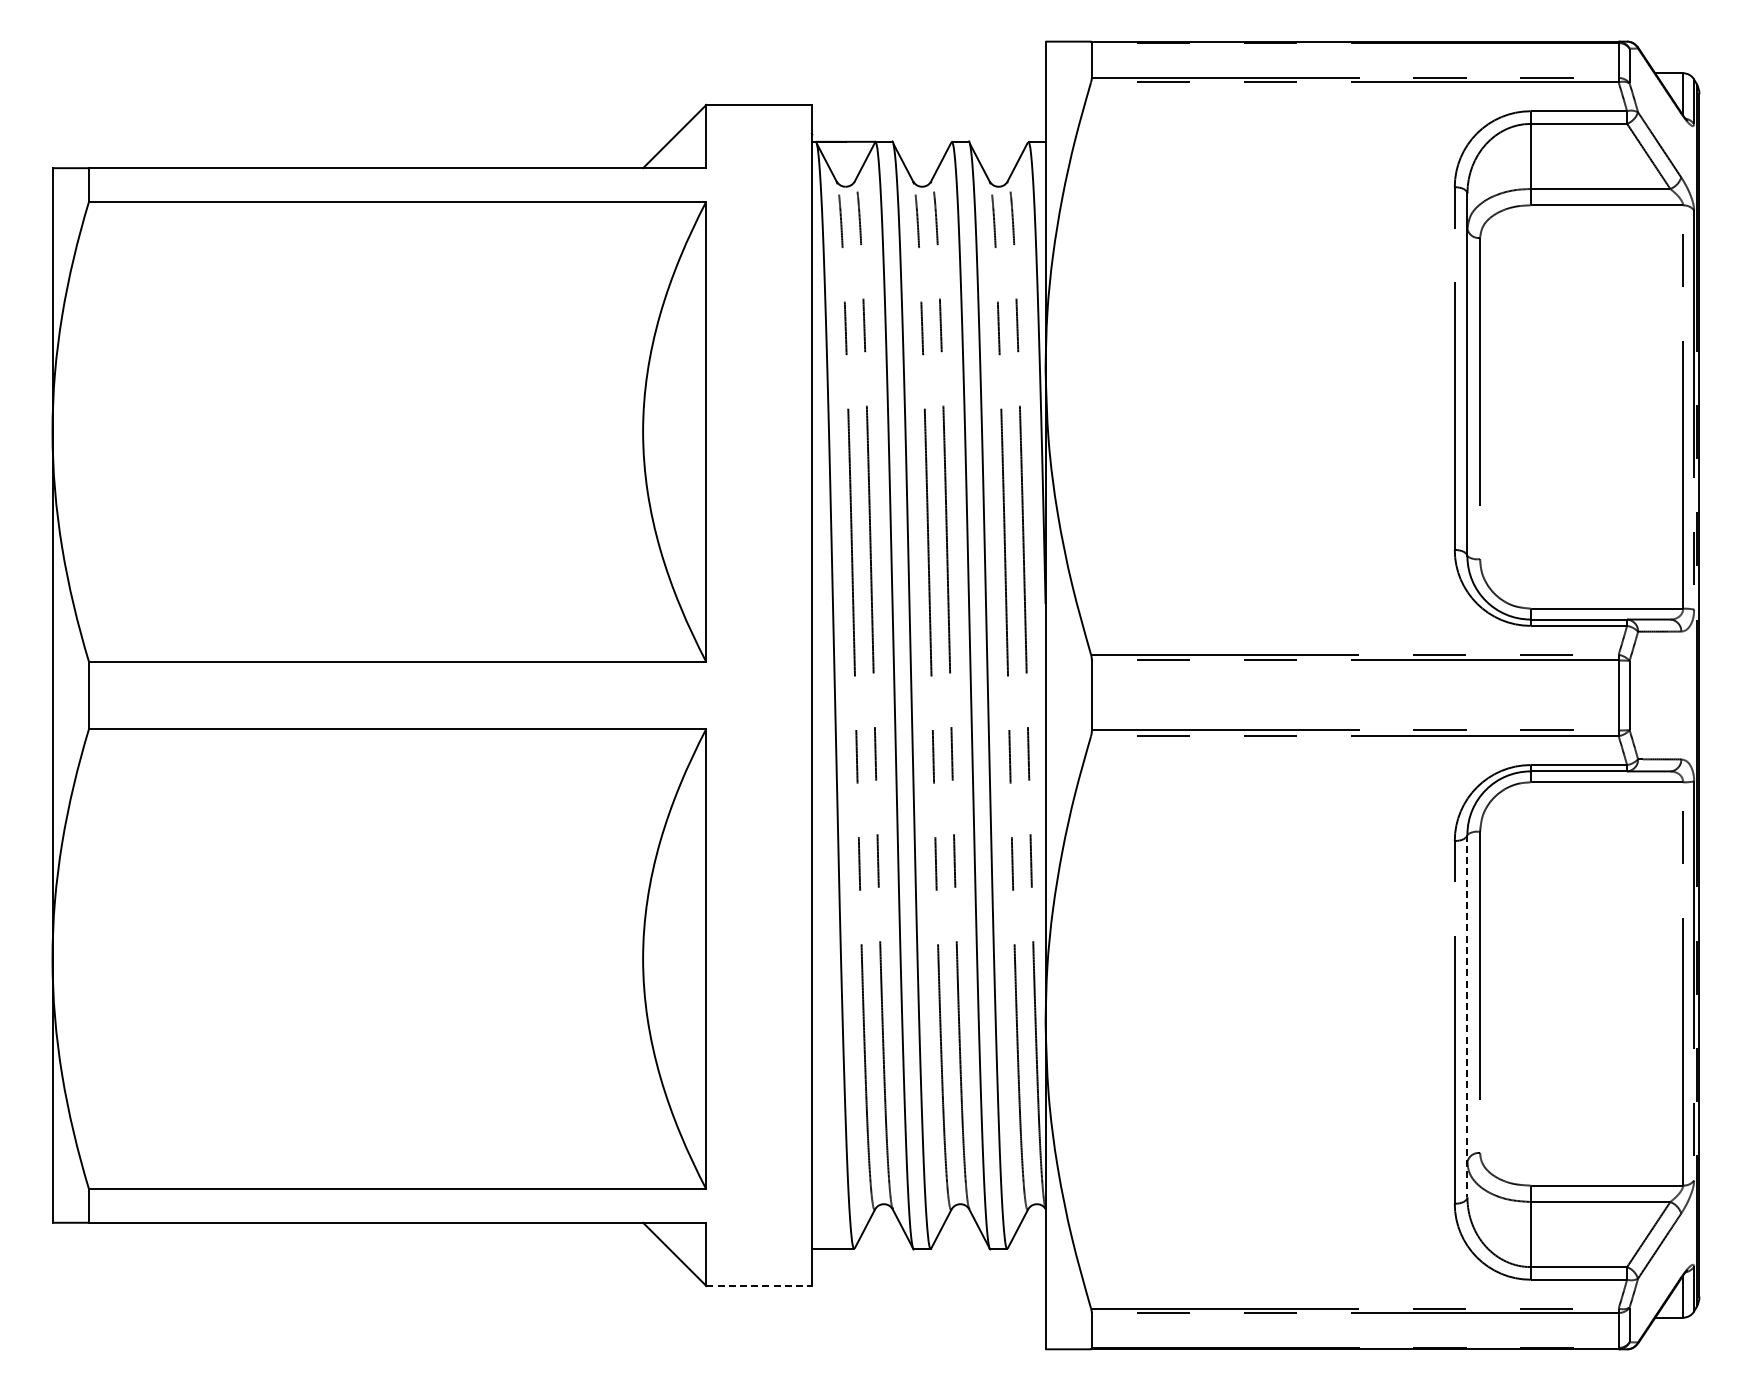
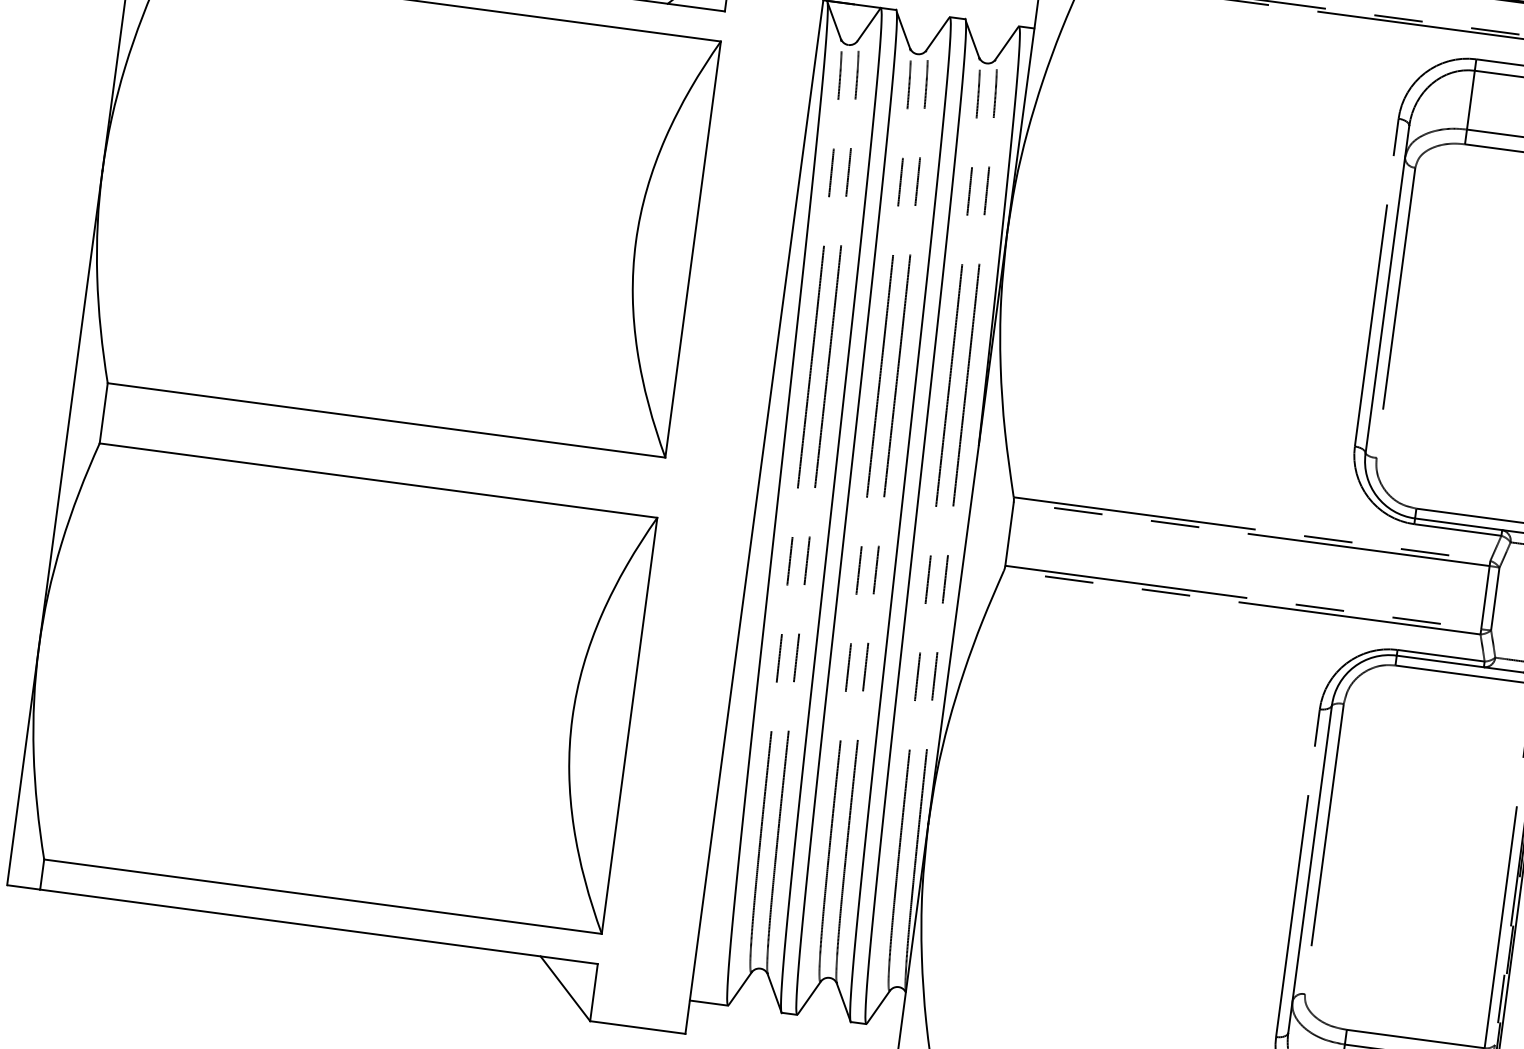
line: (1467, 1016) -> (1310, 869), dashed -> solid
line: (759, 1286) -> (638, 1027), dashed -> solid

